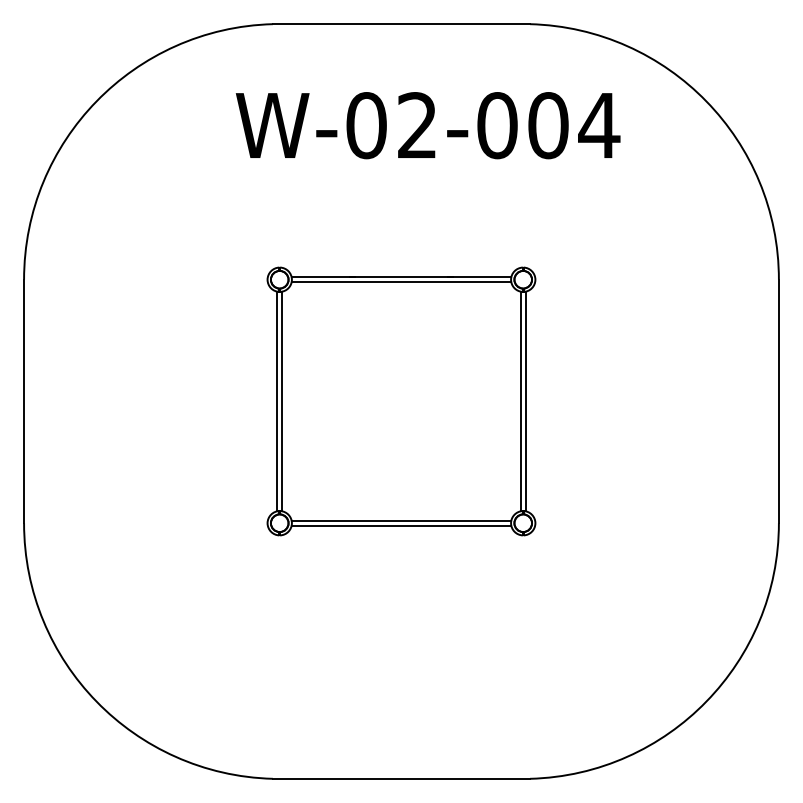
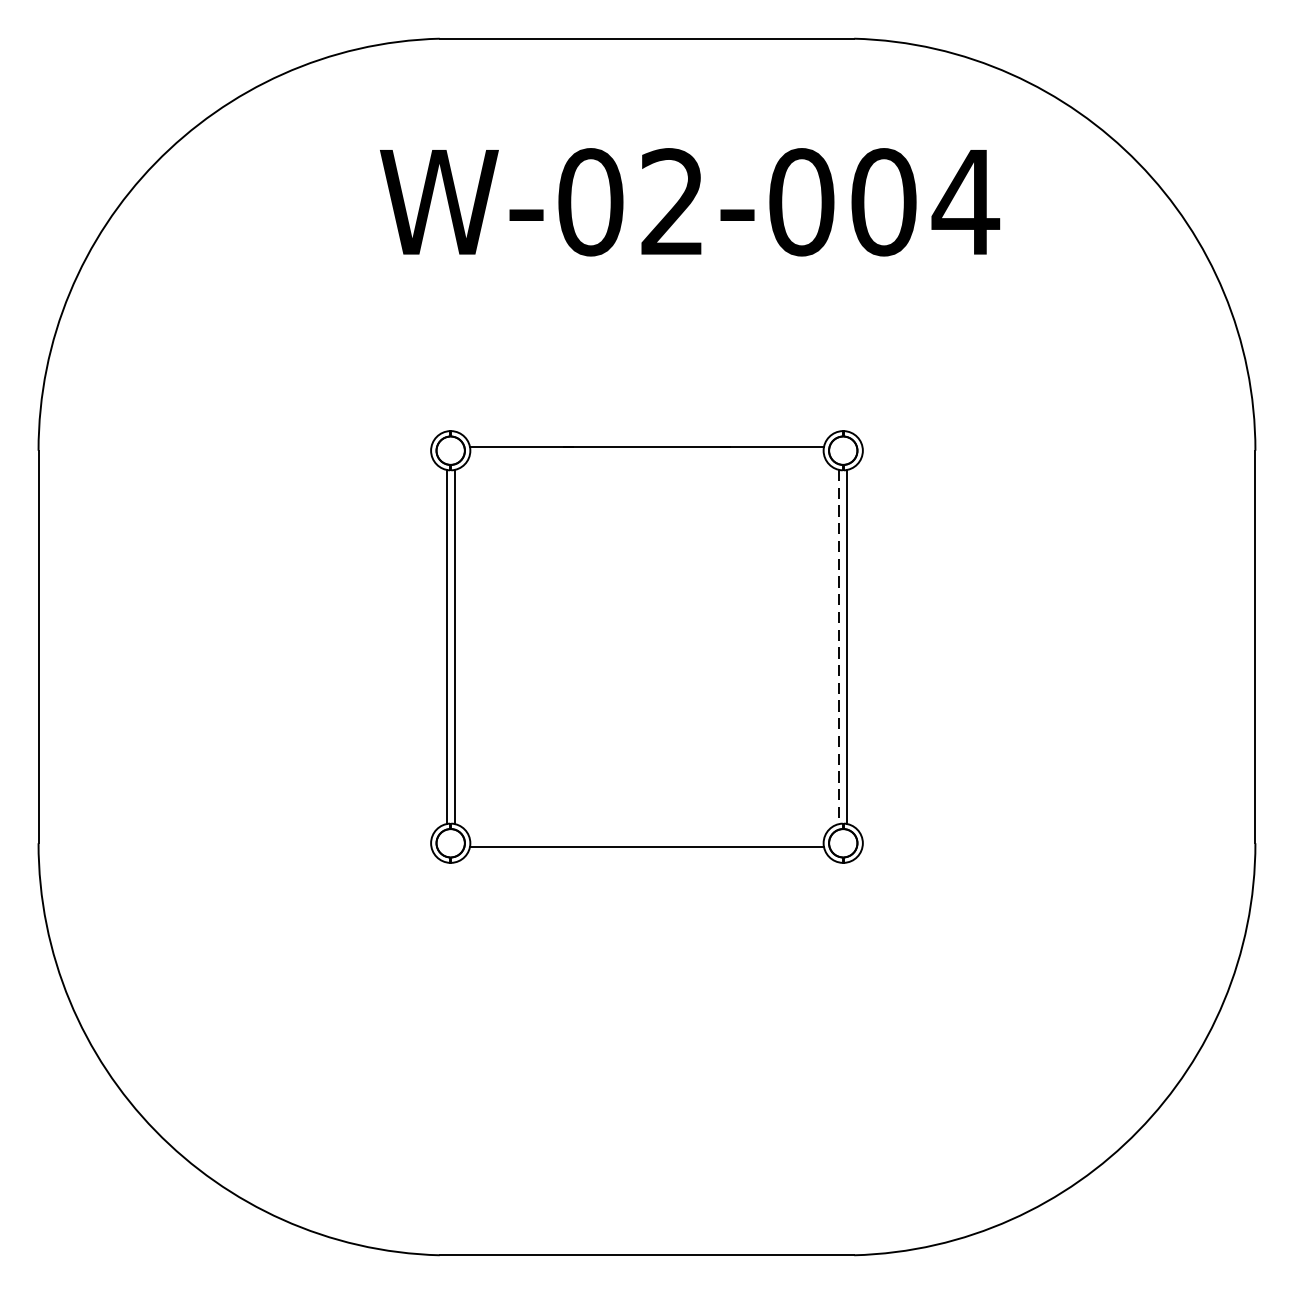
line: (401, 282) -> (647, 455), removed
line: (520, 401) -> (838, 647), solid -> dashed
line: (401, 520) -> (647, 838), removed

